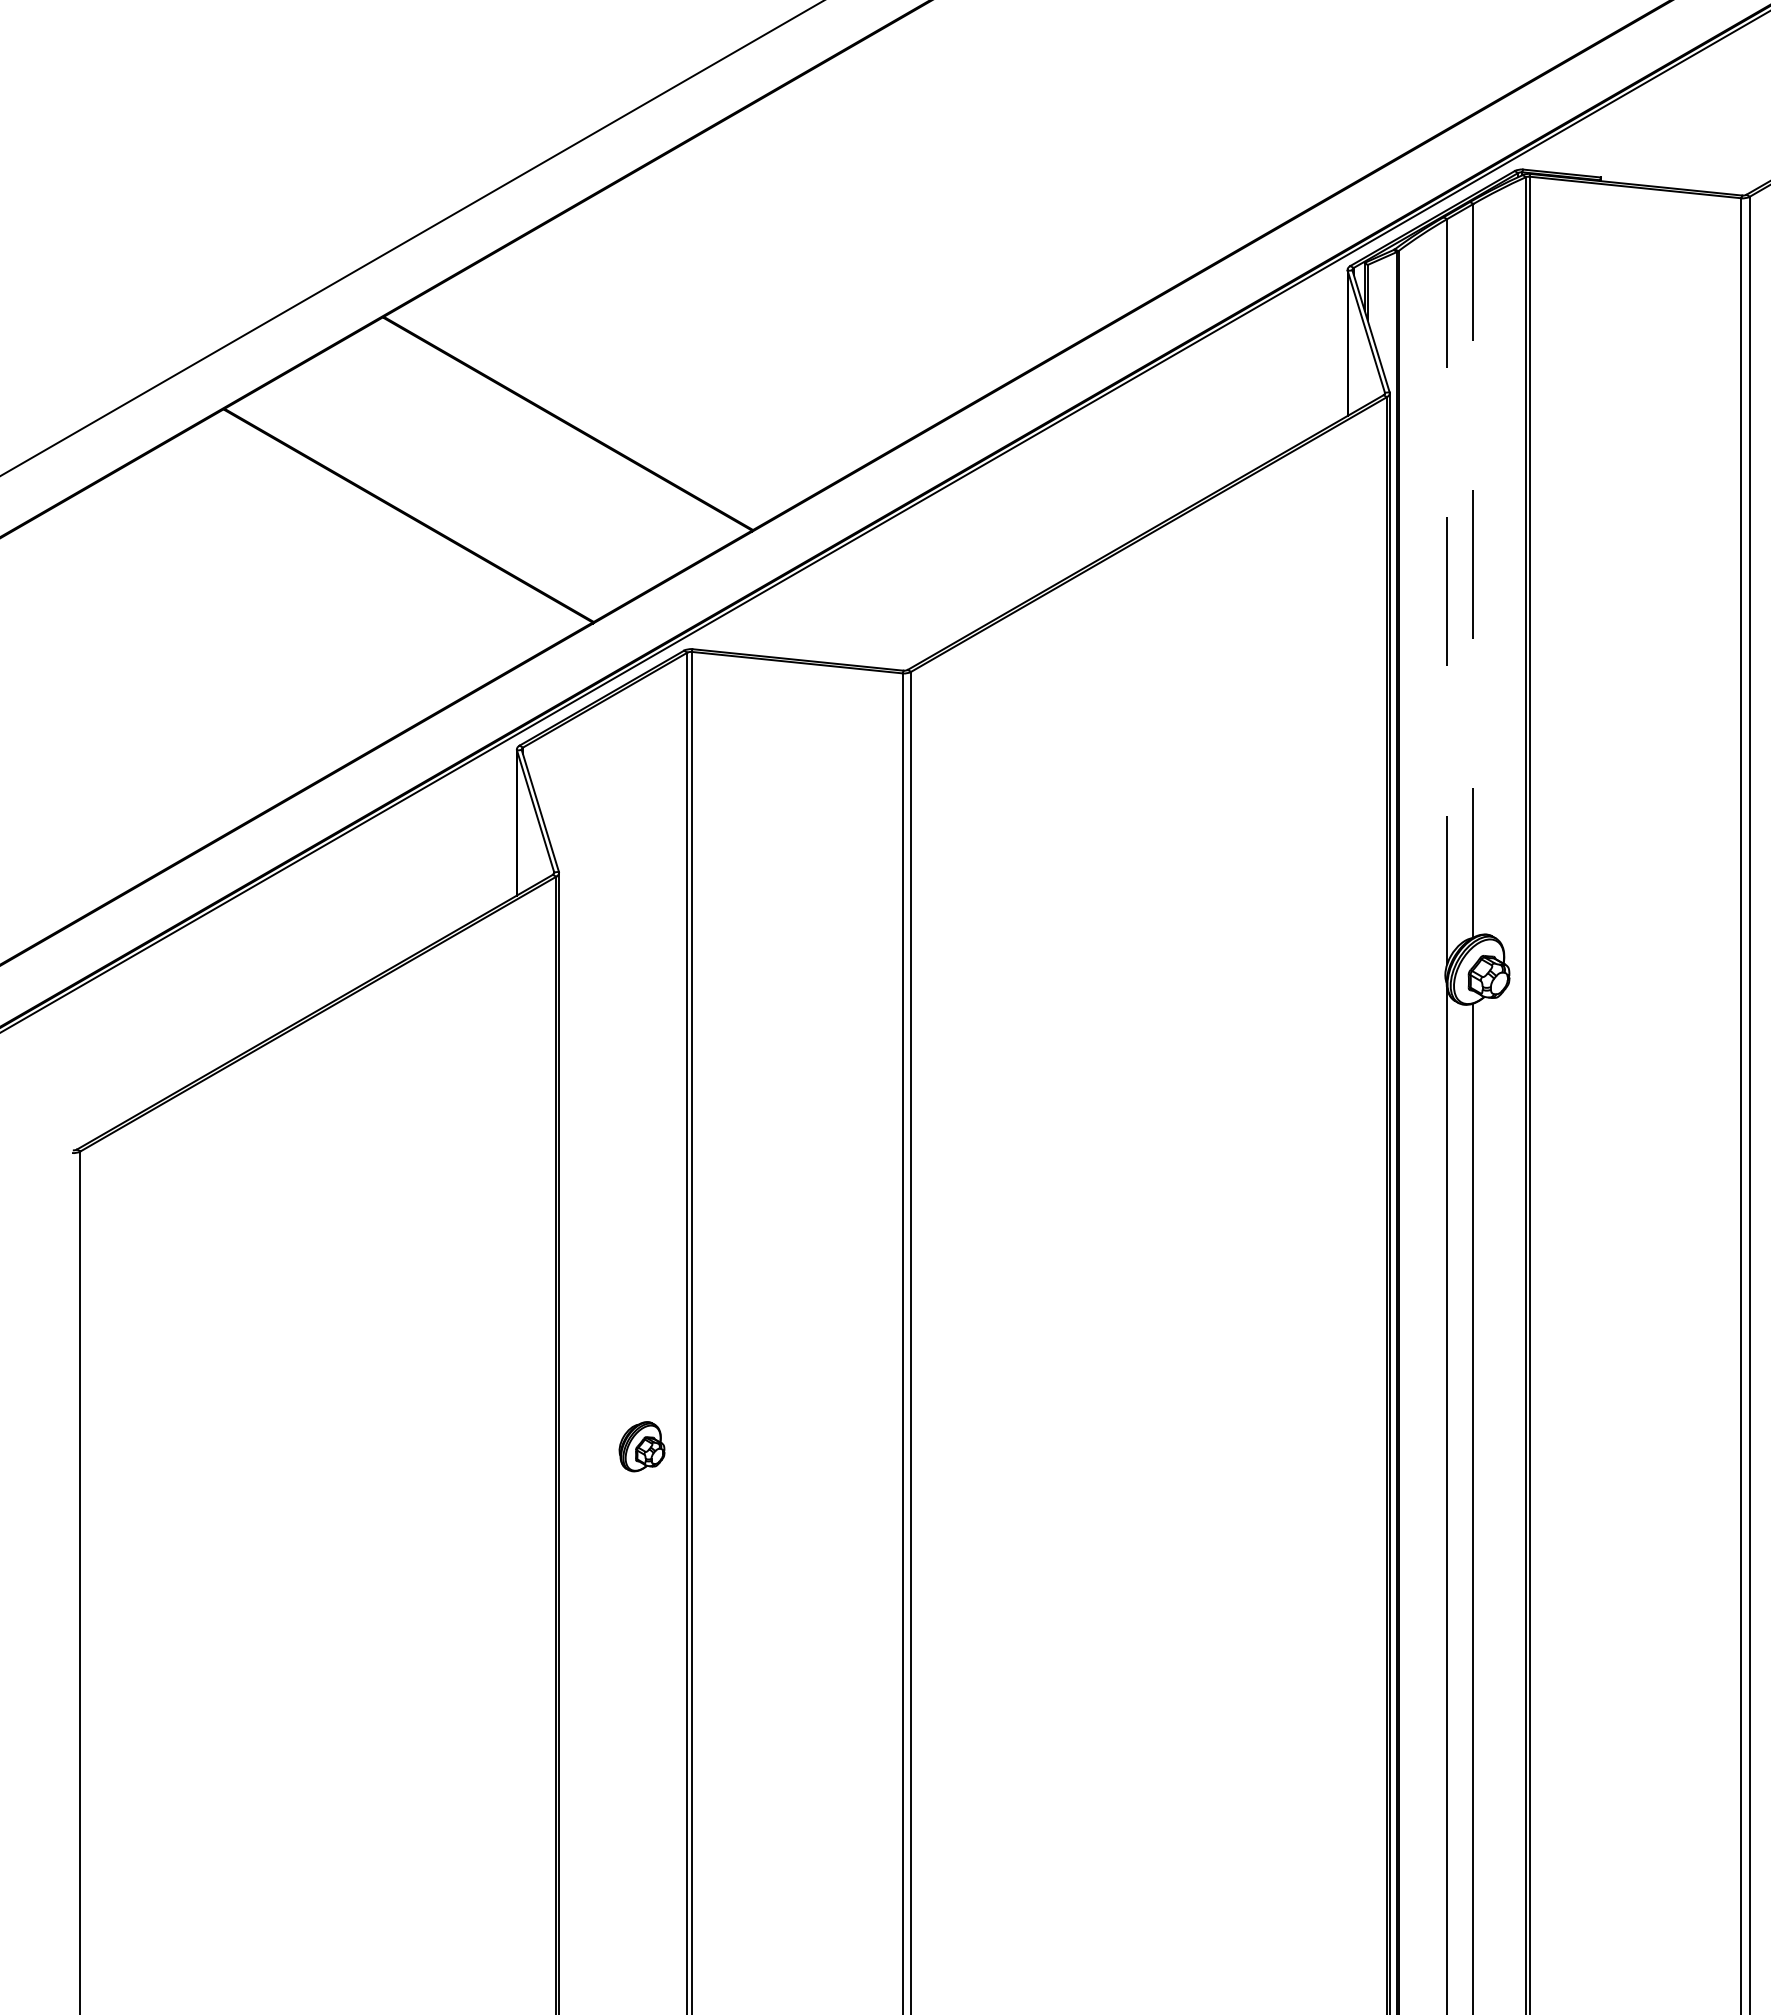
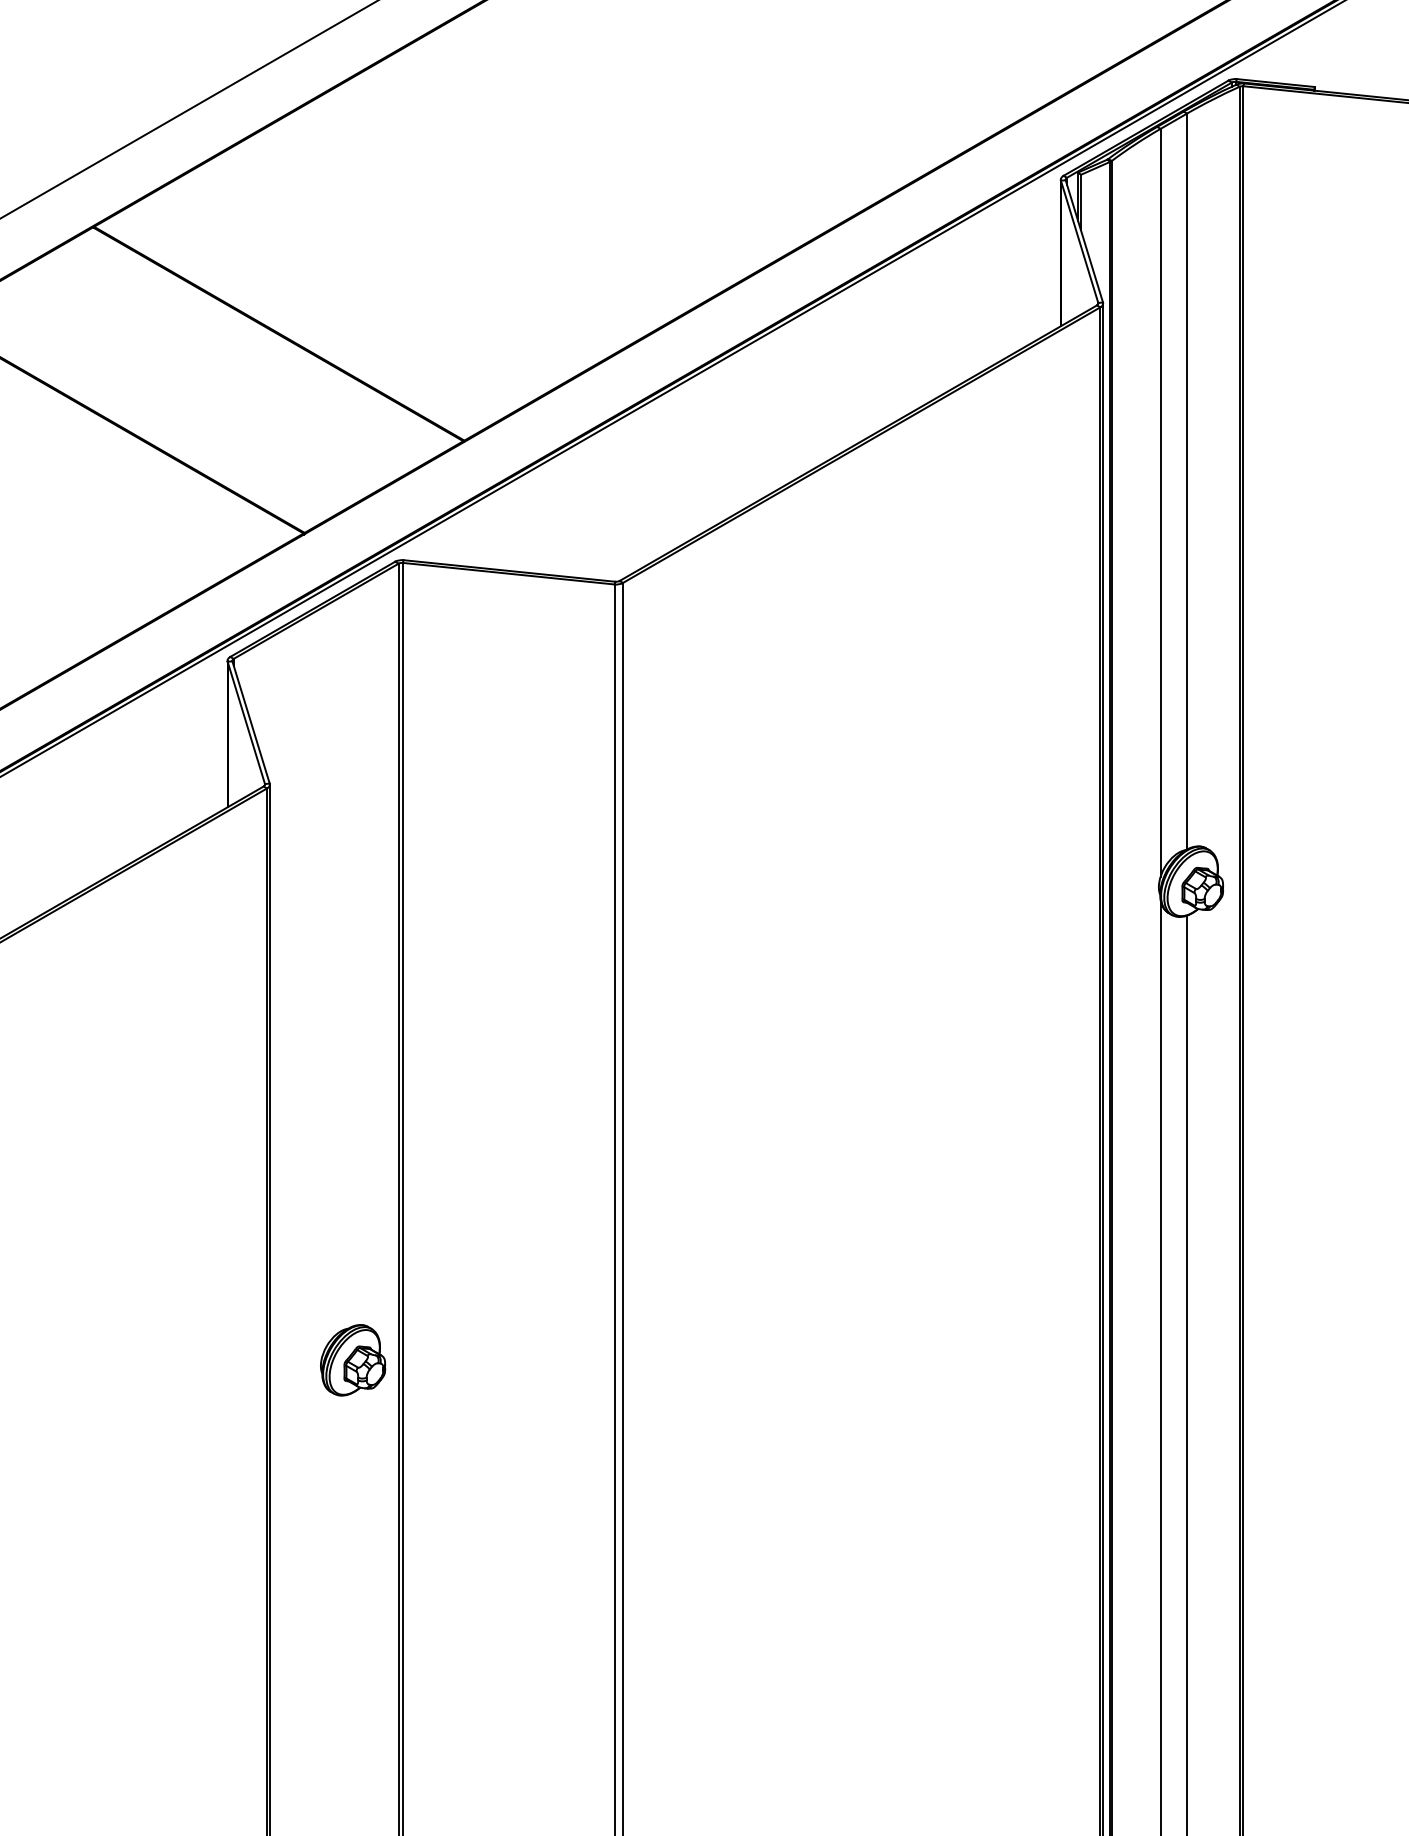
line: (1473, 570) -> (1187, 481), dashed -> solid
line: (1447, 591) -> (1161, 502), dashed -> solid
part: (641, 1446) -> (352, 1359), size x1.43

